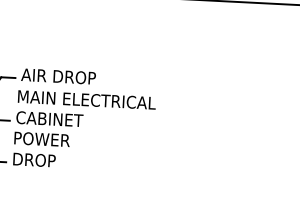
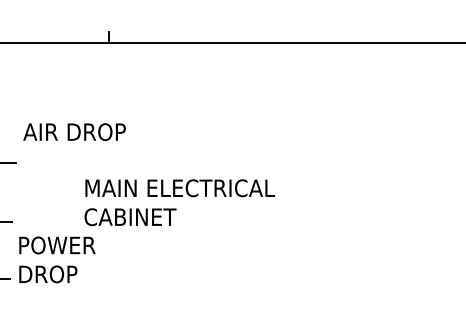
text: (58, 76) -> (74, 132), moved
text: (85, 110) -> (179, 202), moved

